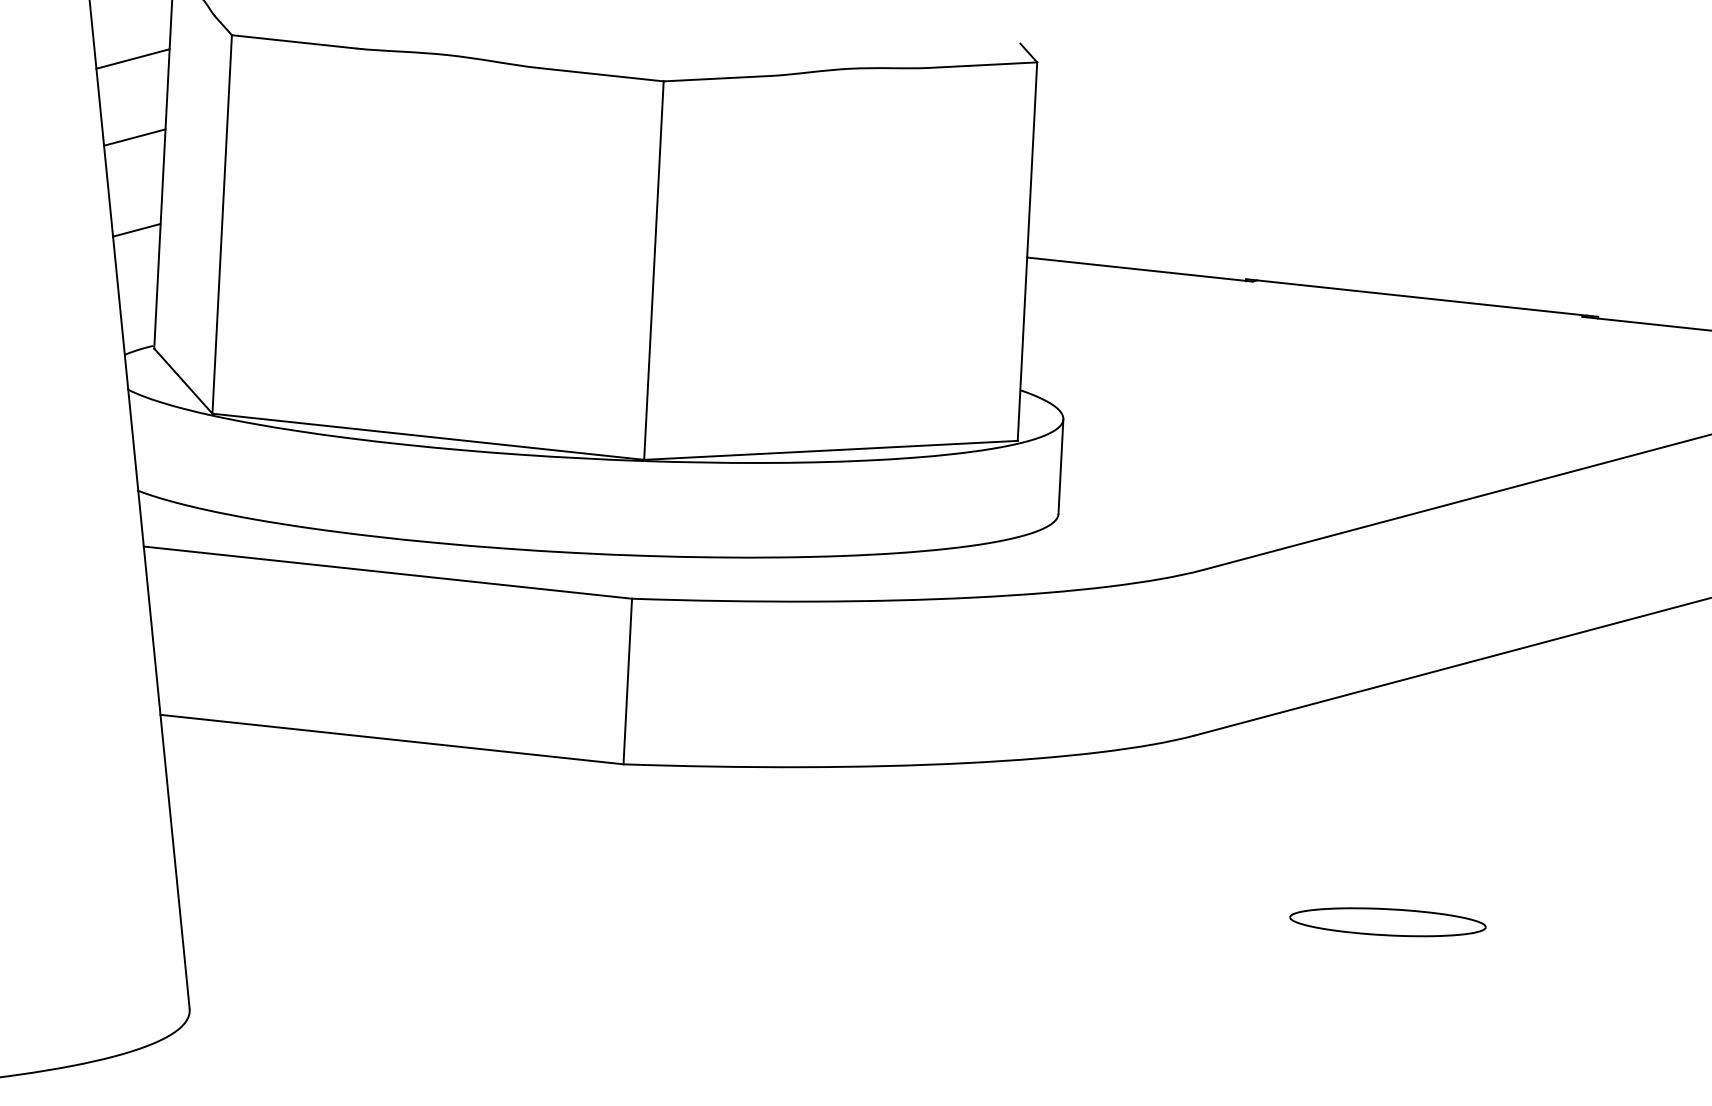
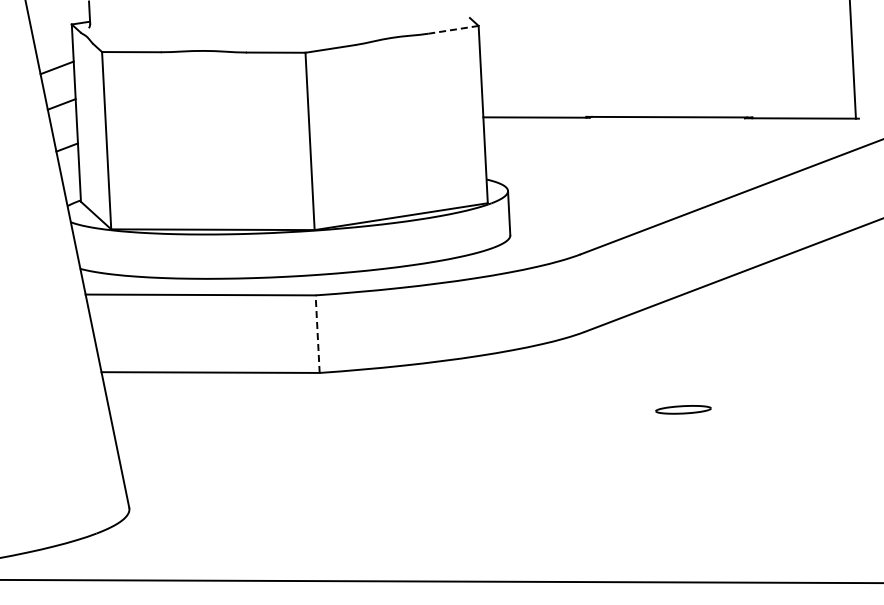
line: (983, 64) -> (453, 29), solid -> dashed
line: (627, 682) -> (317, 334), solid -> dashed
part: (1387, 921) -> (683, 409), size x0.6

